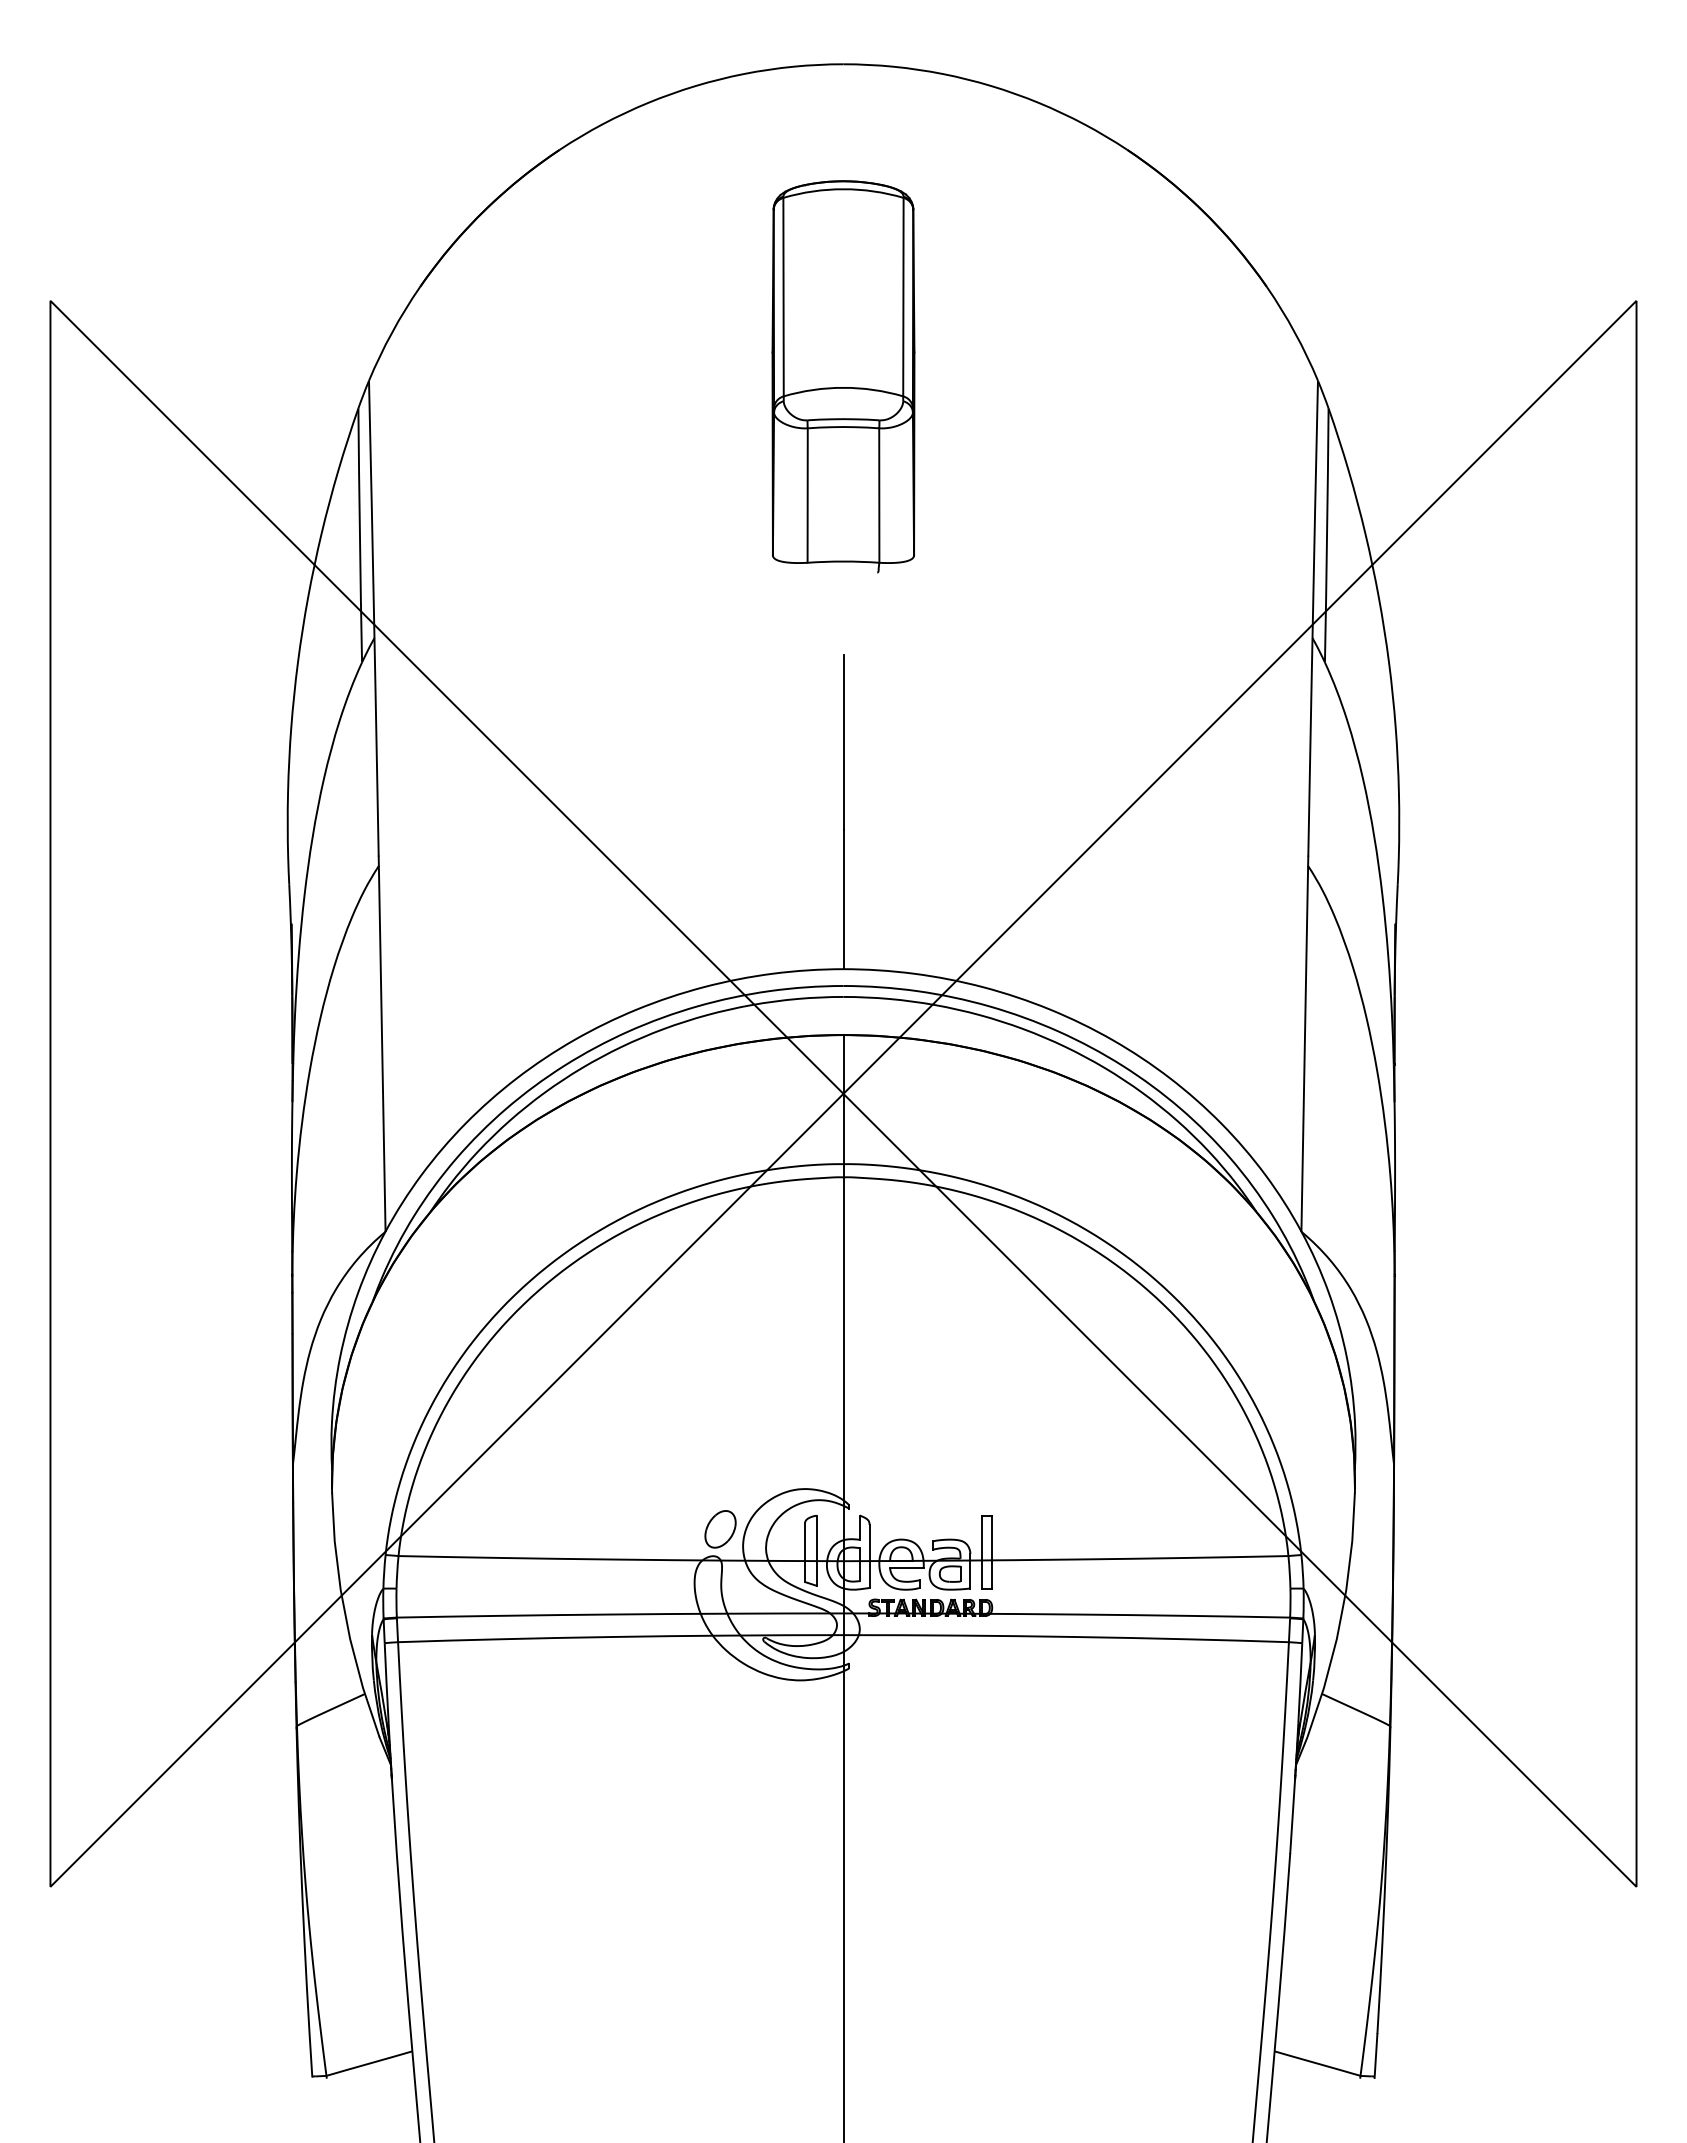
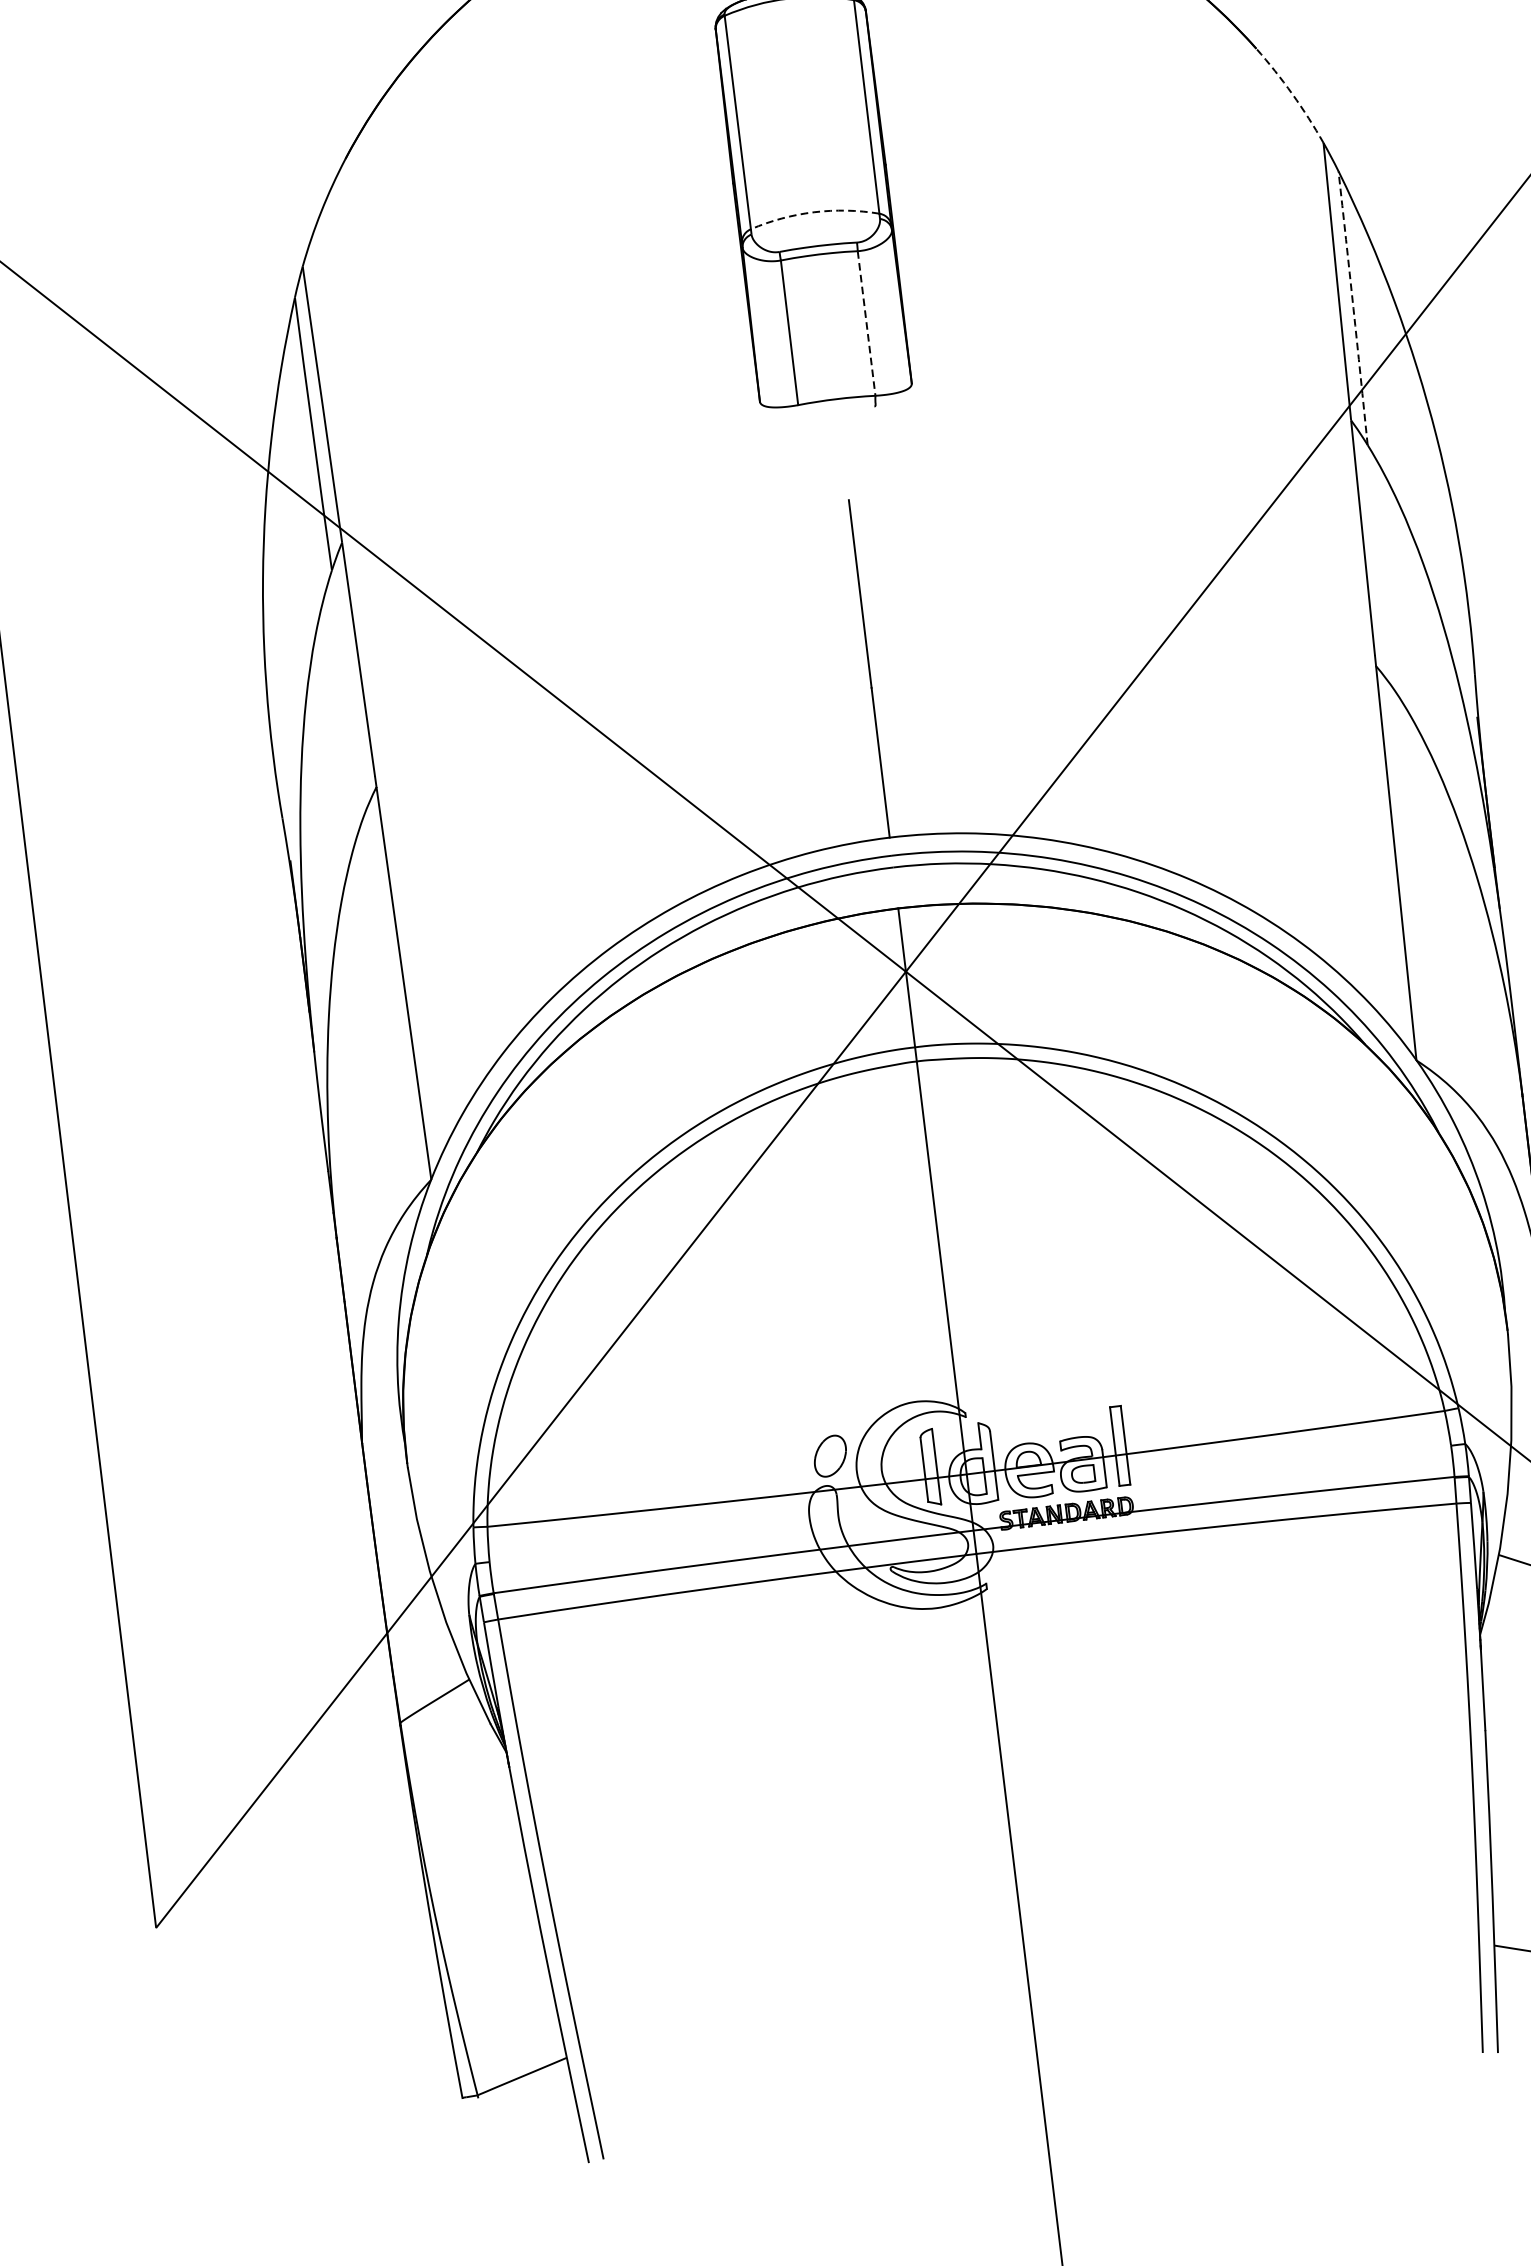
arc: (1294, 332) -> (1291, 94), solid -> dashed
arc: (843, 387) -> (814, 211), solid -> dashed
line: (879, 496) -> (866, 324), solid -> dashed
arc: (1327, 535) -> (1353, 308), solid -> dashed

